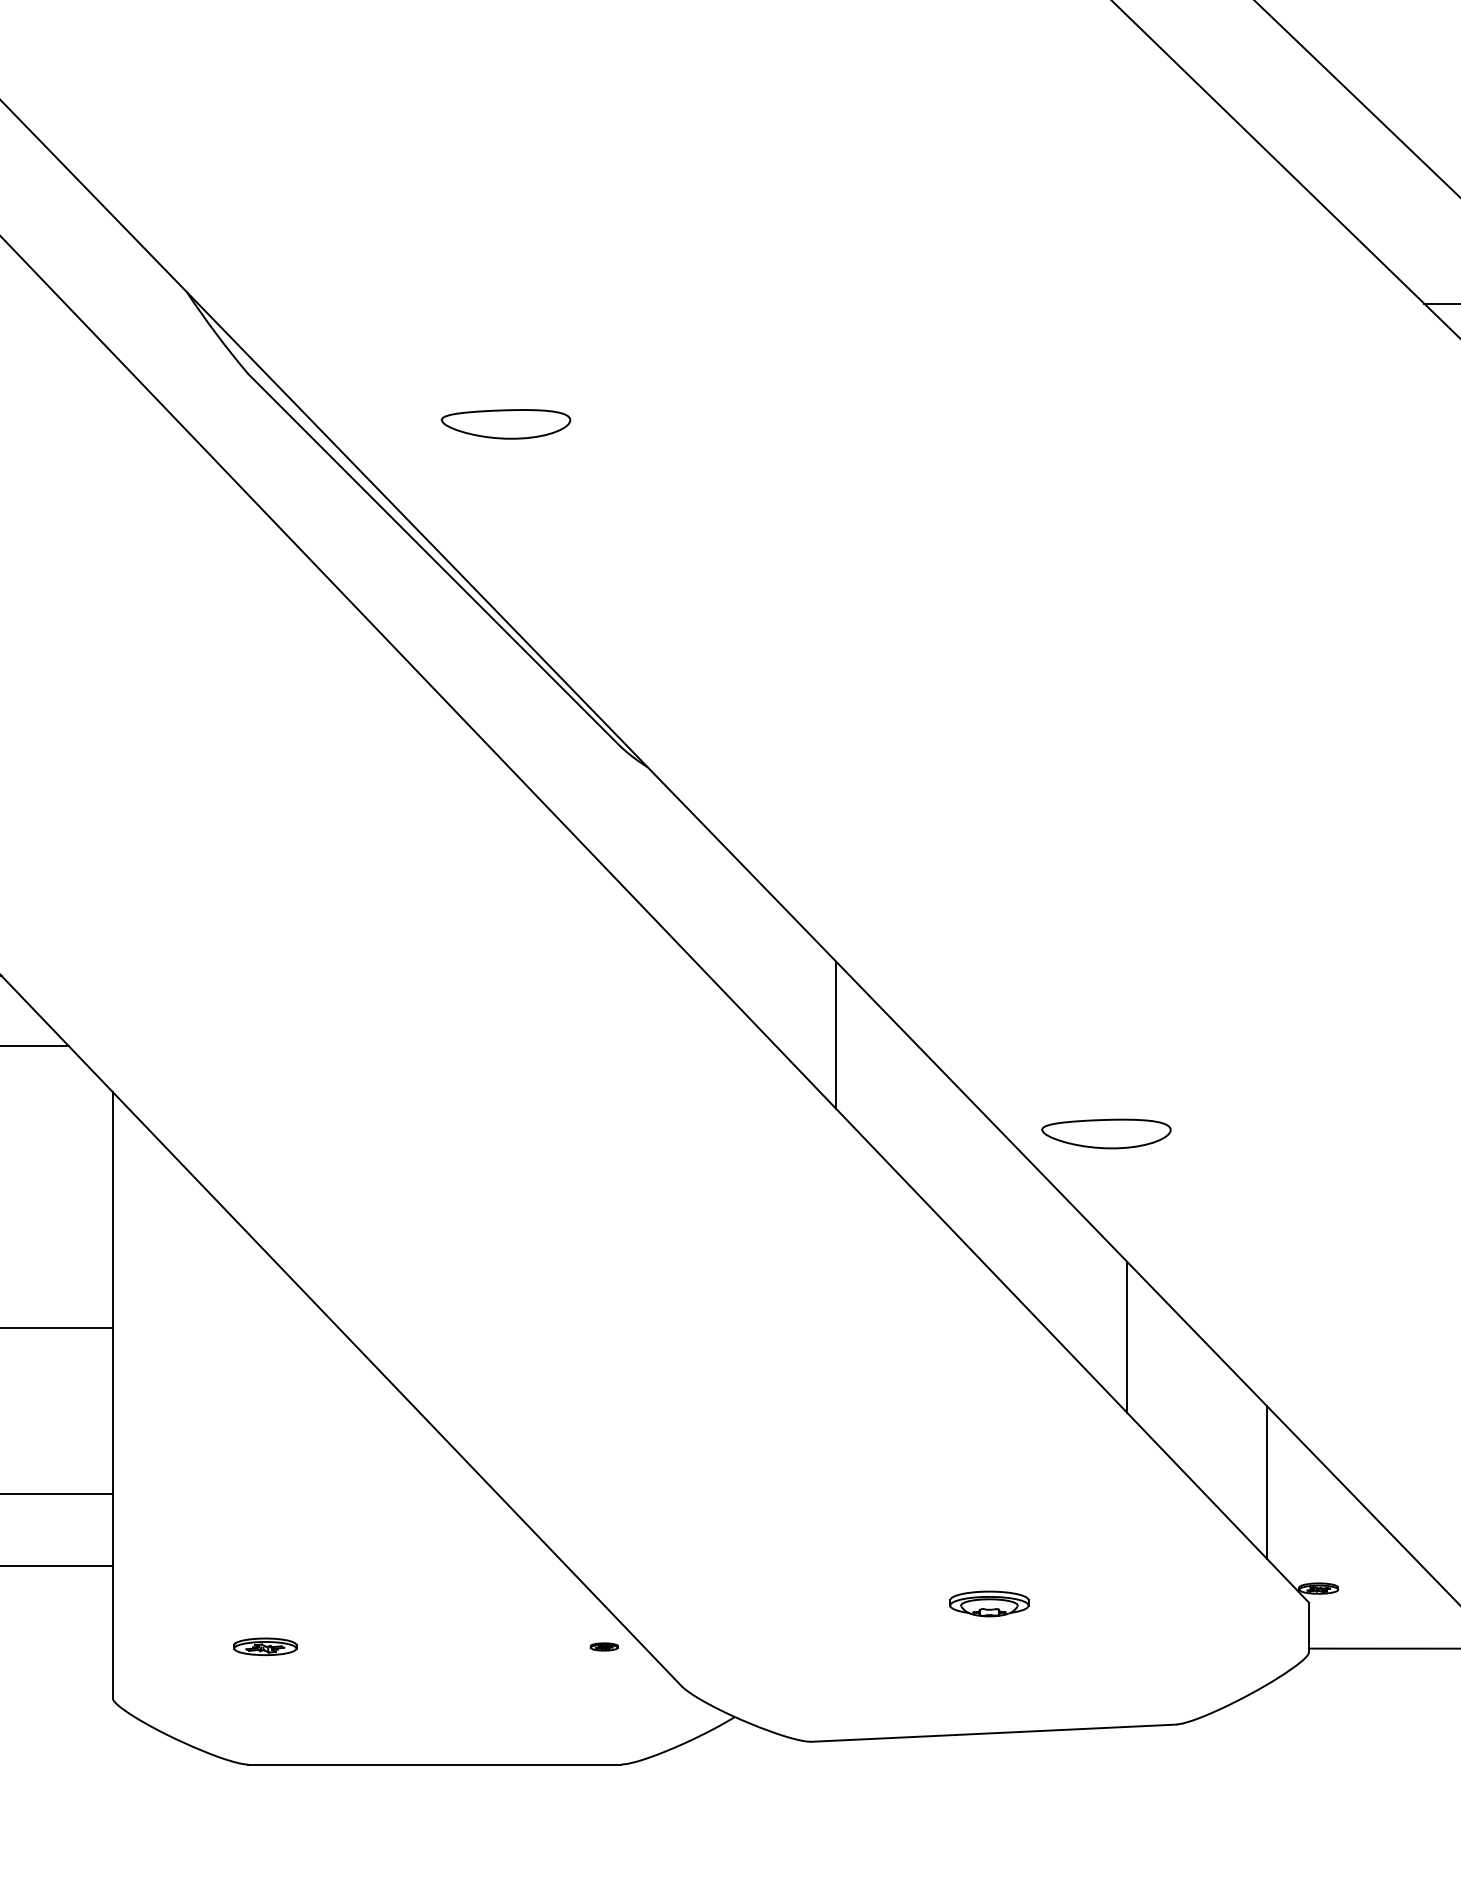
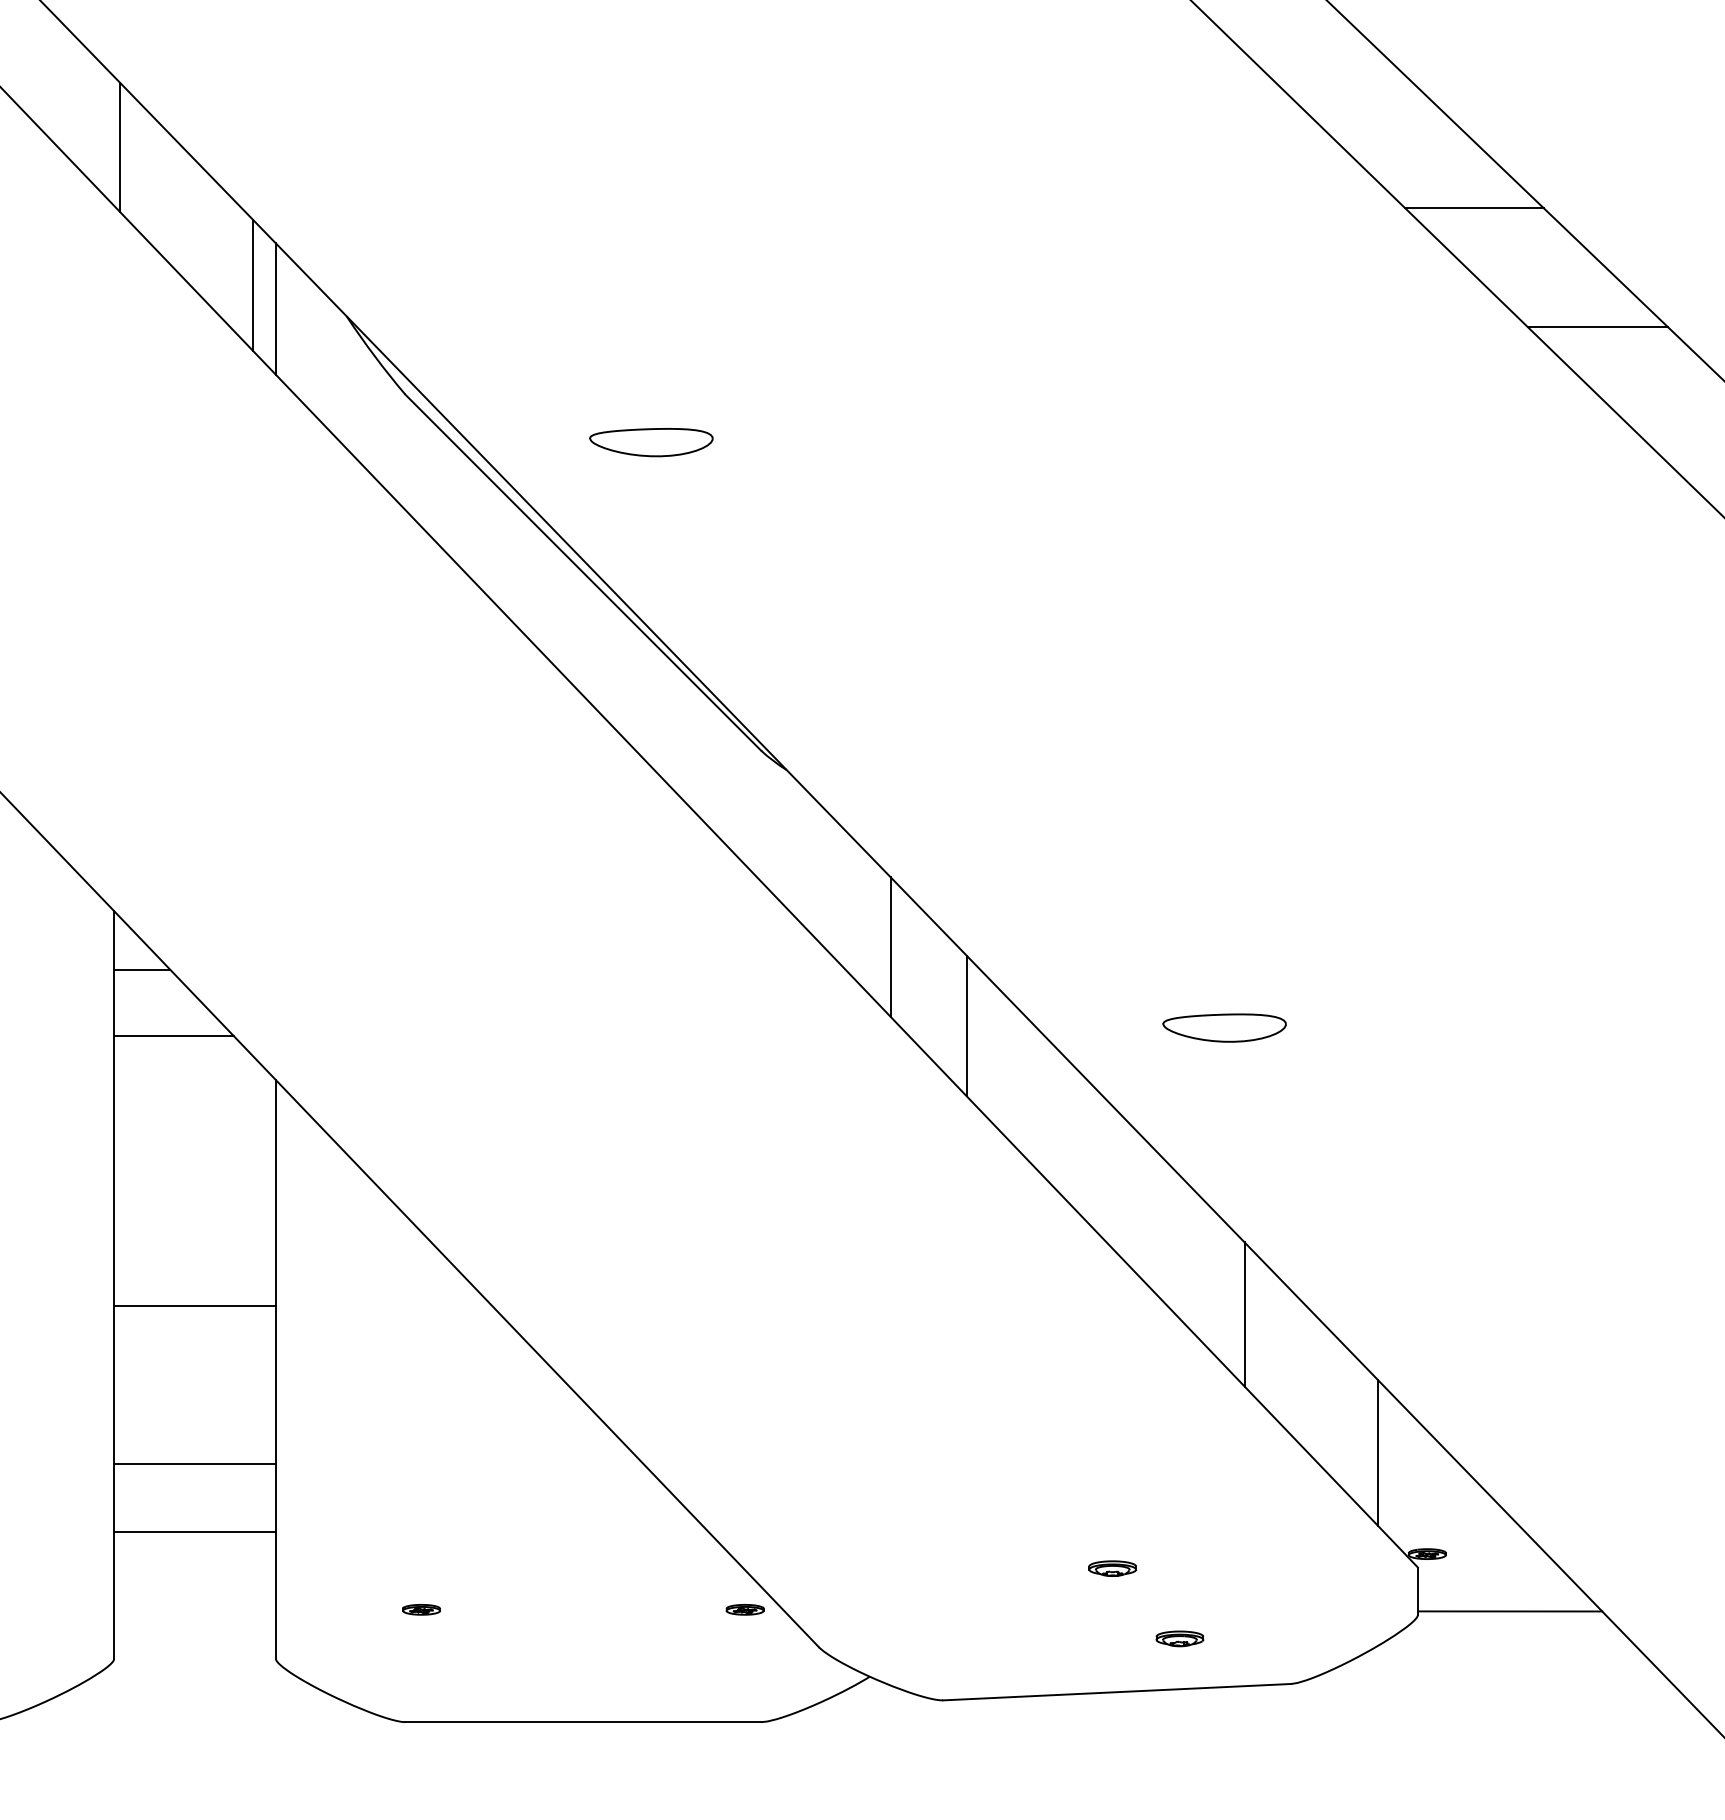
line: (1368, 179) -> (1474, 208), added
line: (89, 259) -> (253, 285), added
line: (112, 283) -> (275, 308), added
line: (756, 952) -> (890, 946), added
part: (1106, 1133) -> (1224, 1027), moved
part: (989, 1603) -> (1112, 1568), size x0.62
part: (265, 1646) -> (421, 1609), size x0.62
part: (603, 1646) -> (744, 1609), size x1.43
part: (1059, 1676) -> (1179, 1638), added

